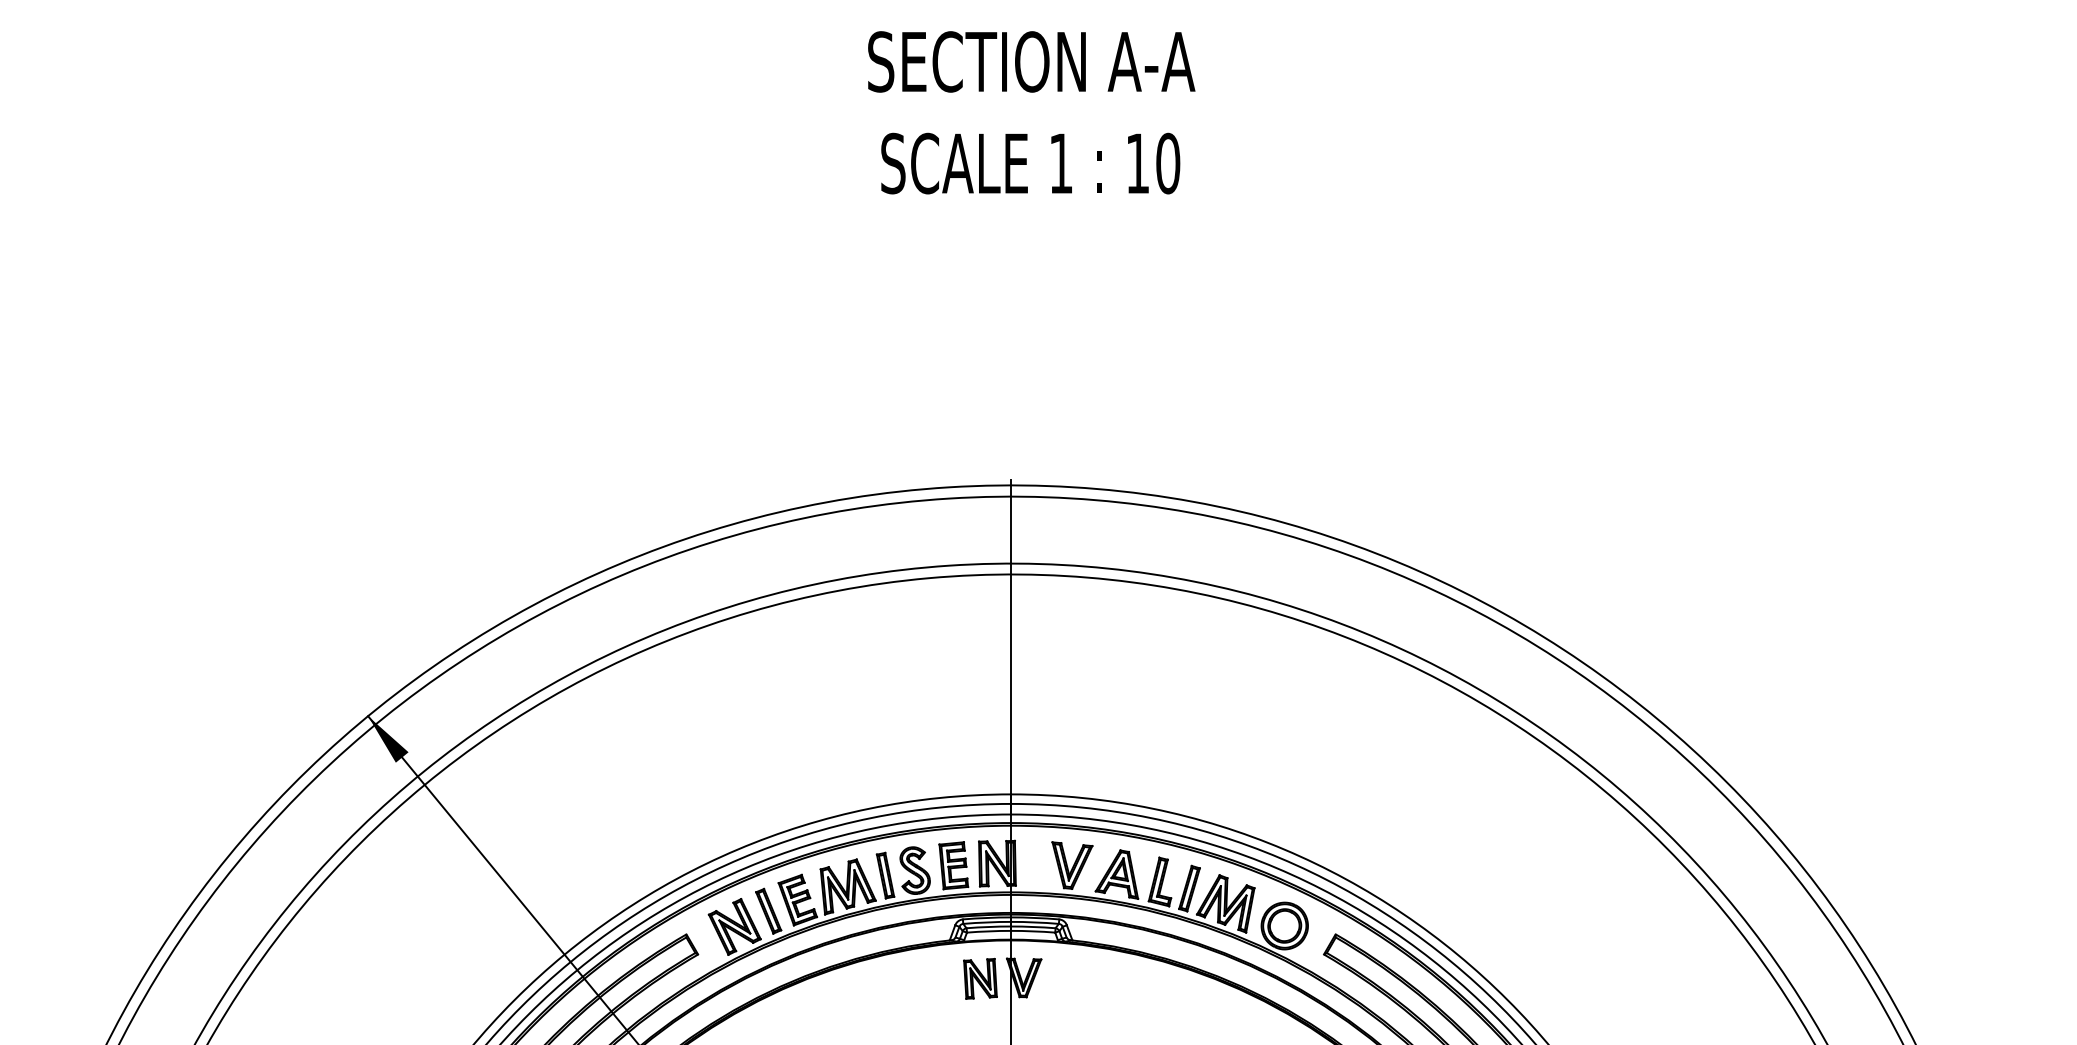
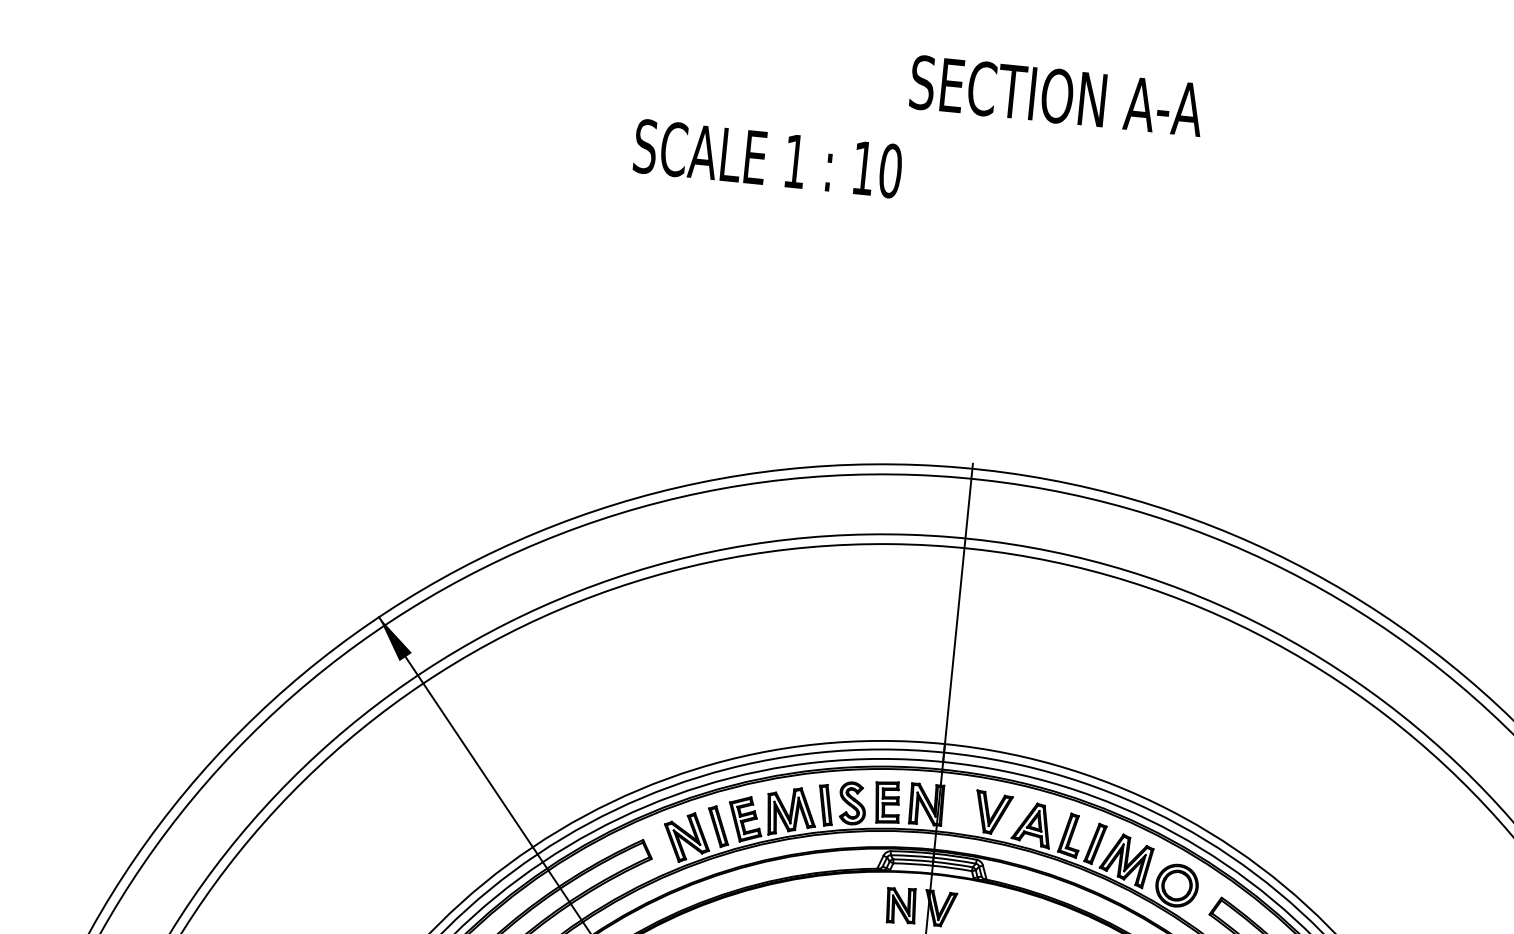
text: (1031, 61) -> (1056, 95), moved
text: (1030, 163) -> (767, 158), moved

